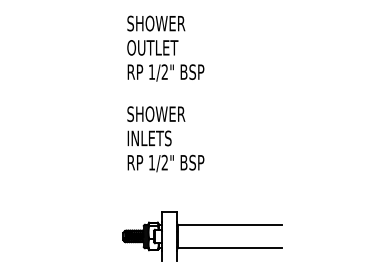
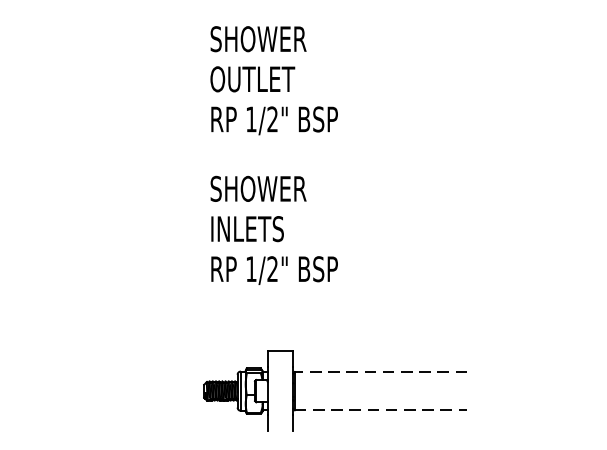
line: (229, 224) -> (379, 371), solid -> dashed
line: (230, 248) -> (381, 410), solid -> dashed

